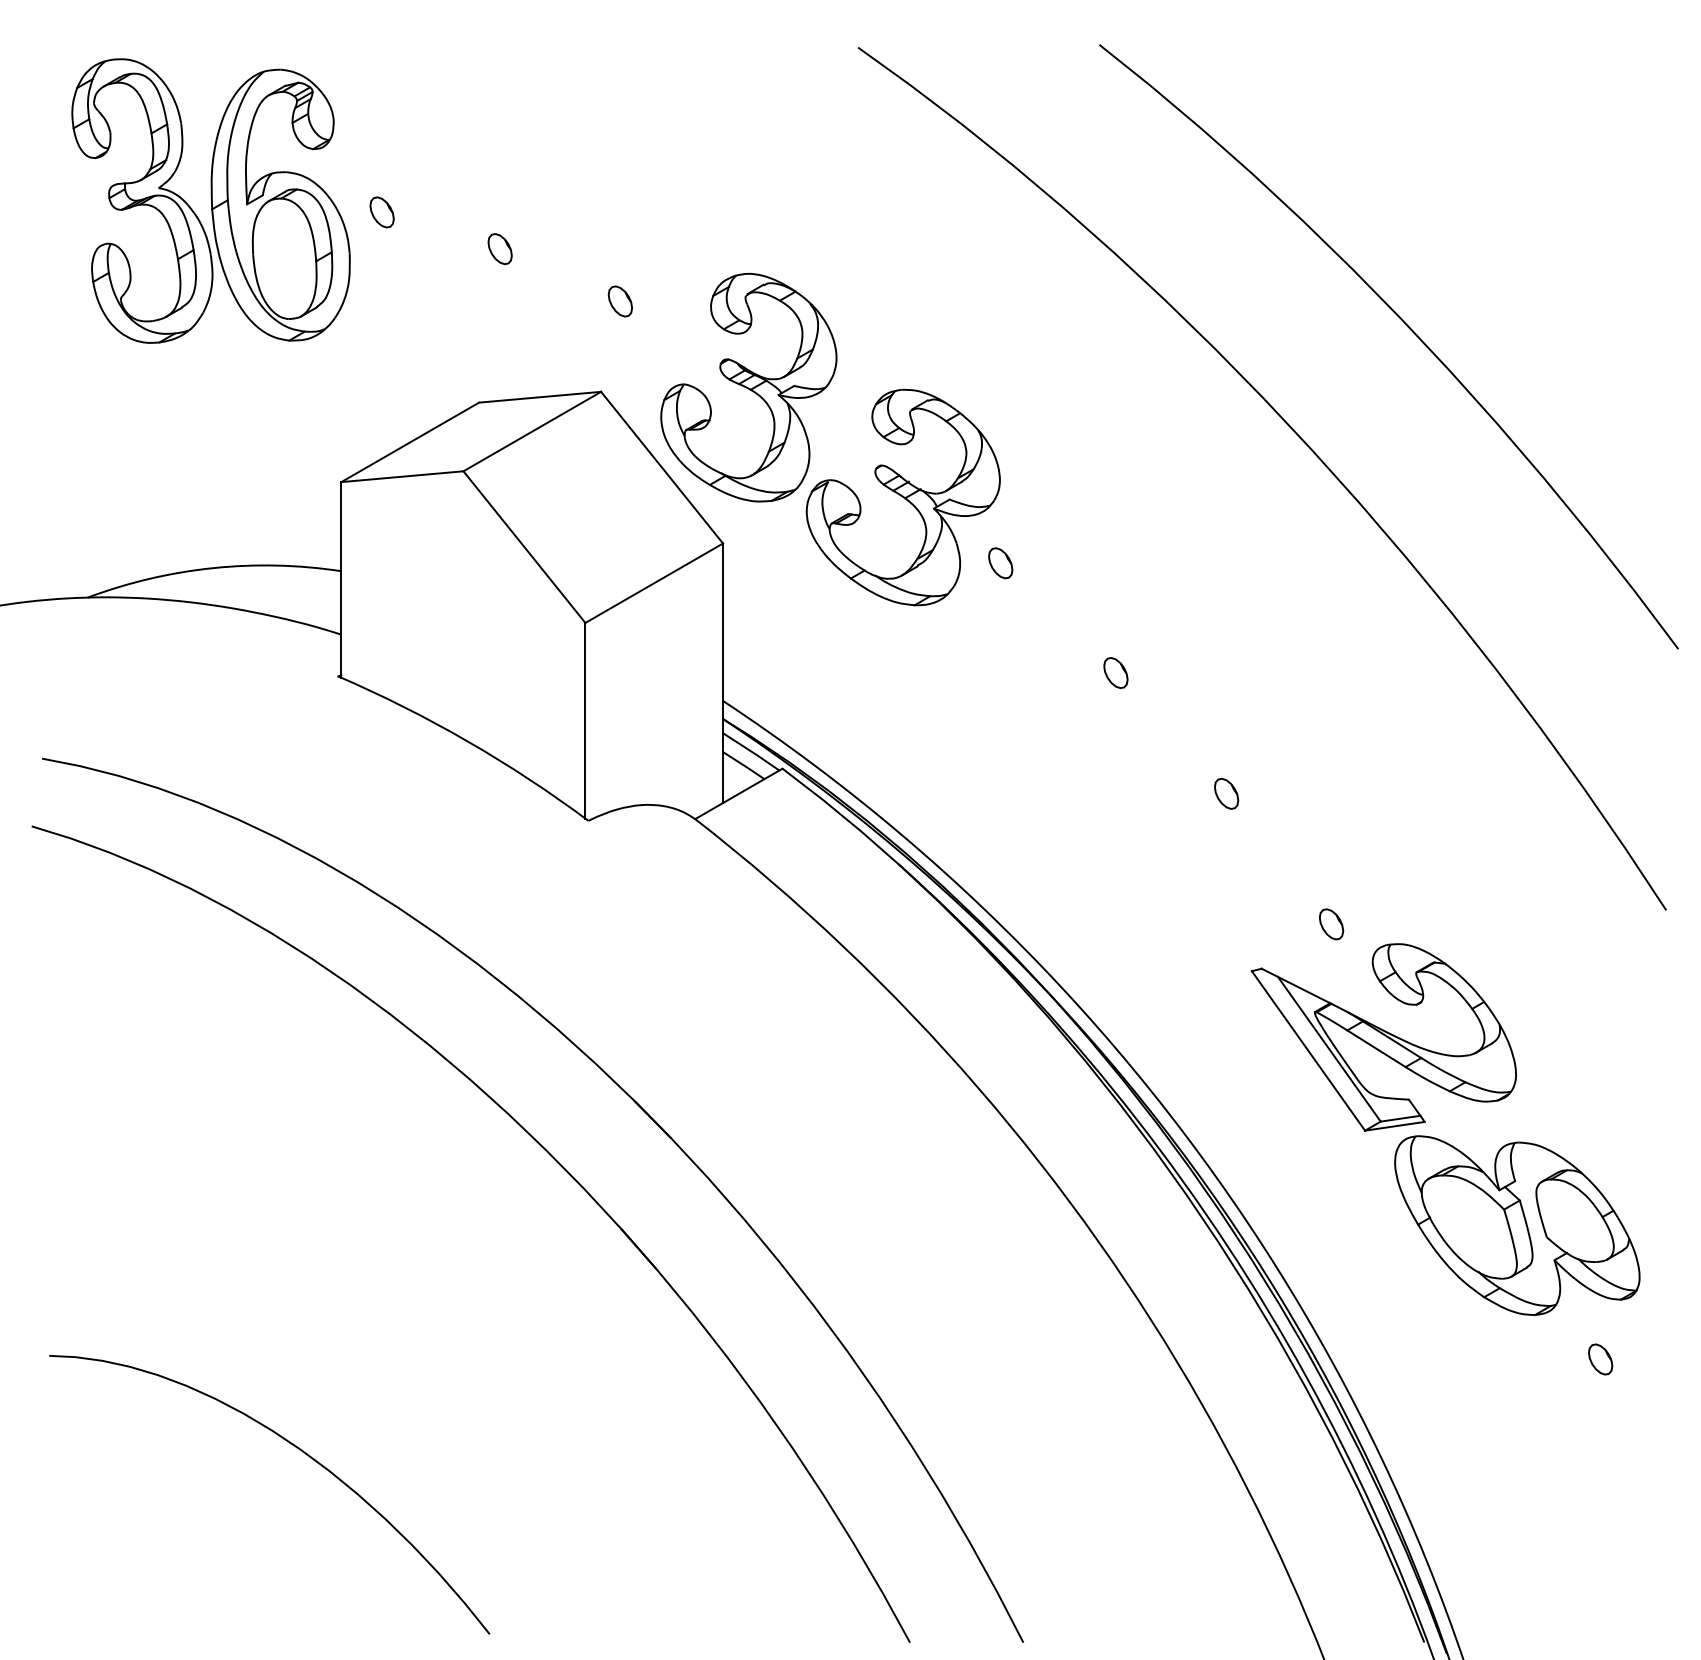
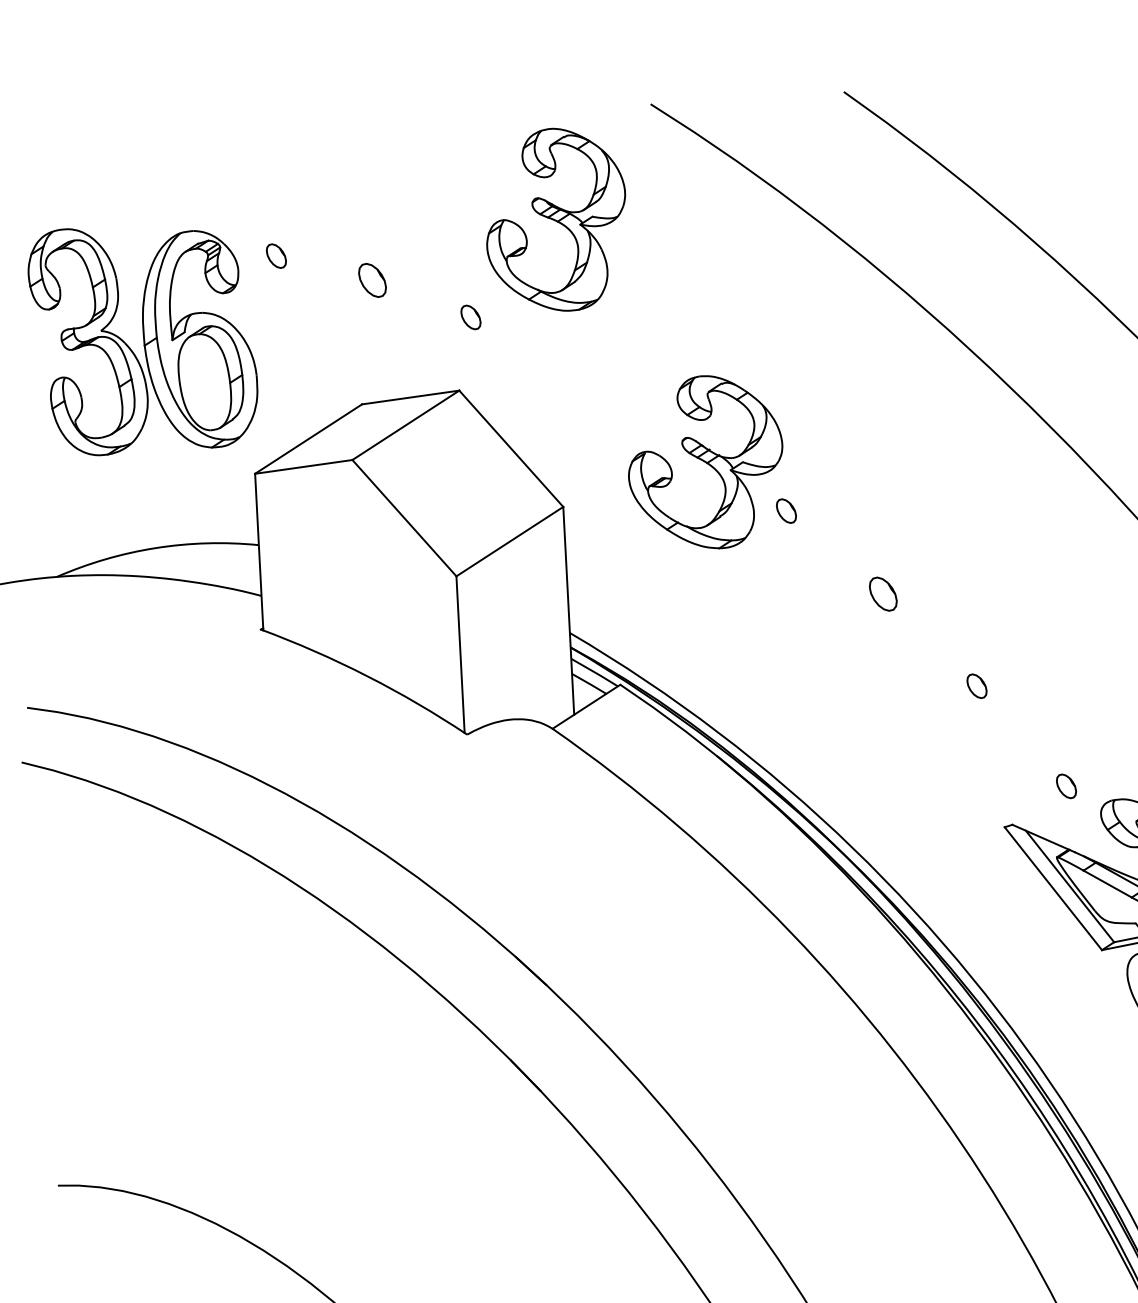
part: (210, 200) -> (142, 338), moved
part: (499, 249) -> (371, 280), size x1.4
part: (748, 387) -> (555, 219), moved
part: (1115, 672) -> (882, 593), size x1.4

